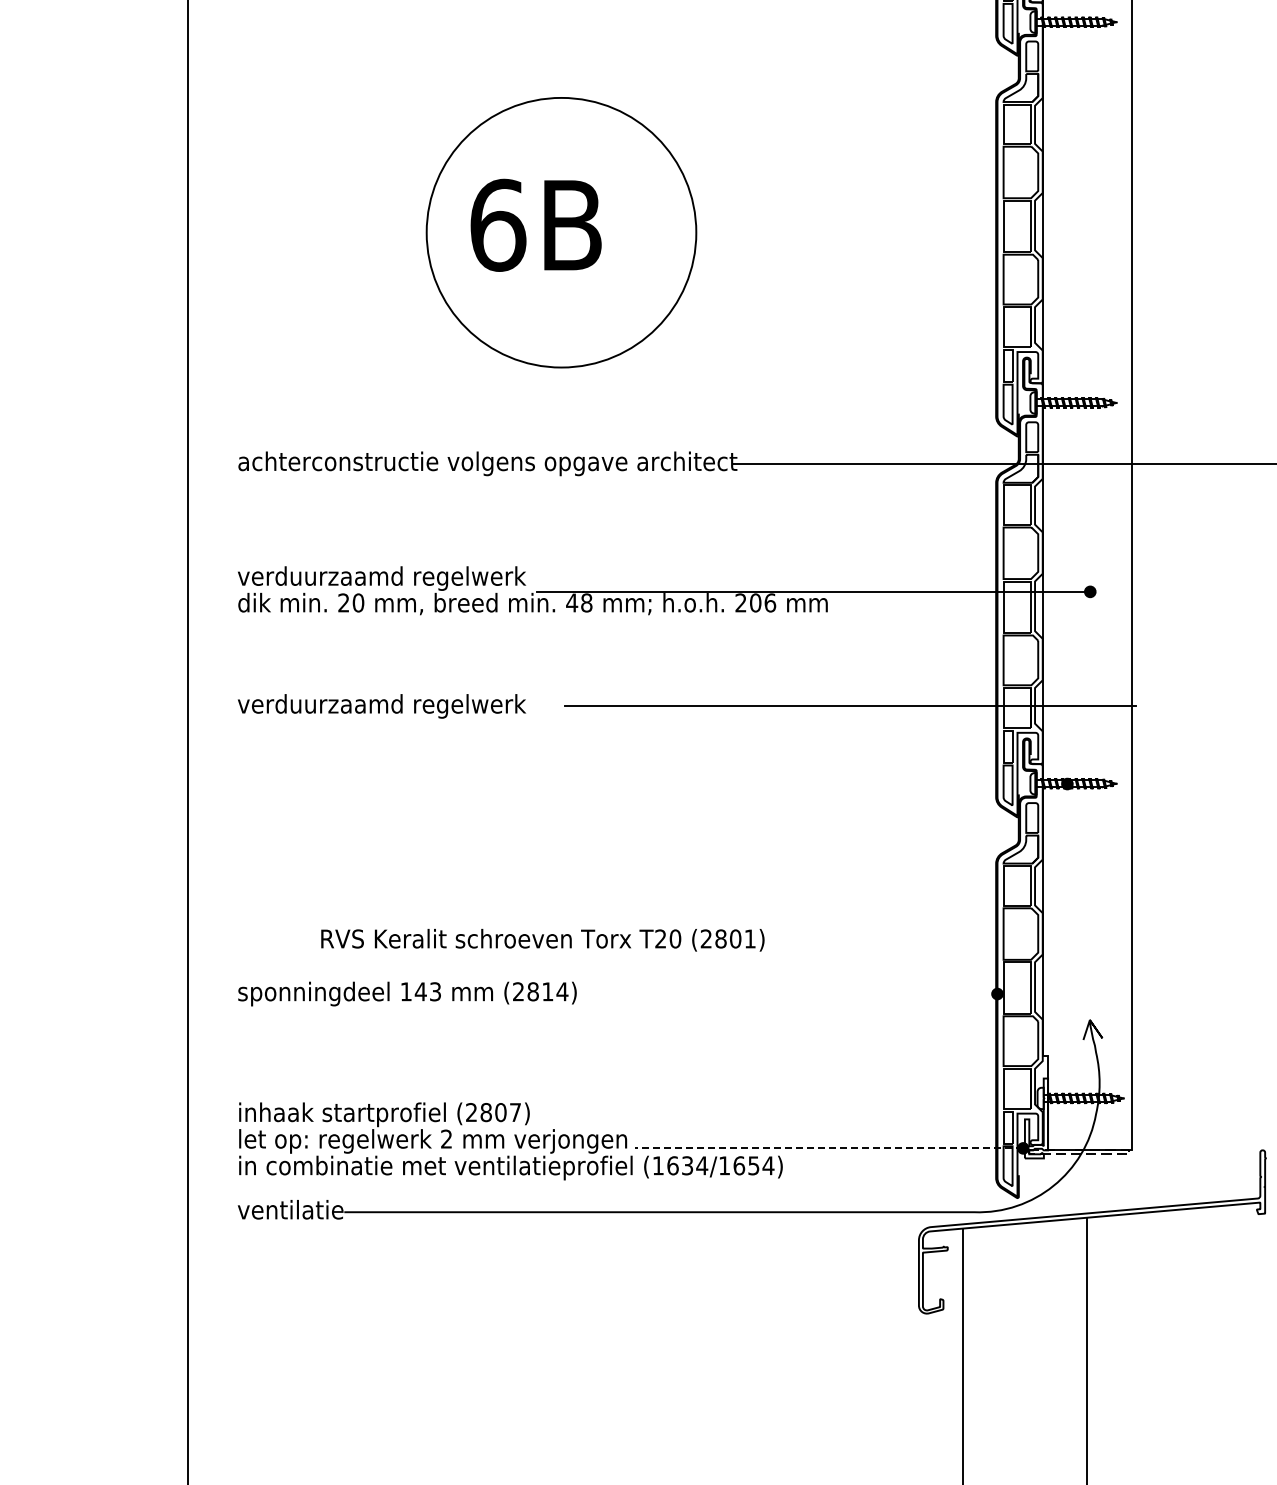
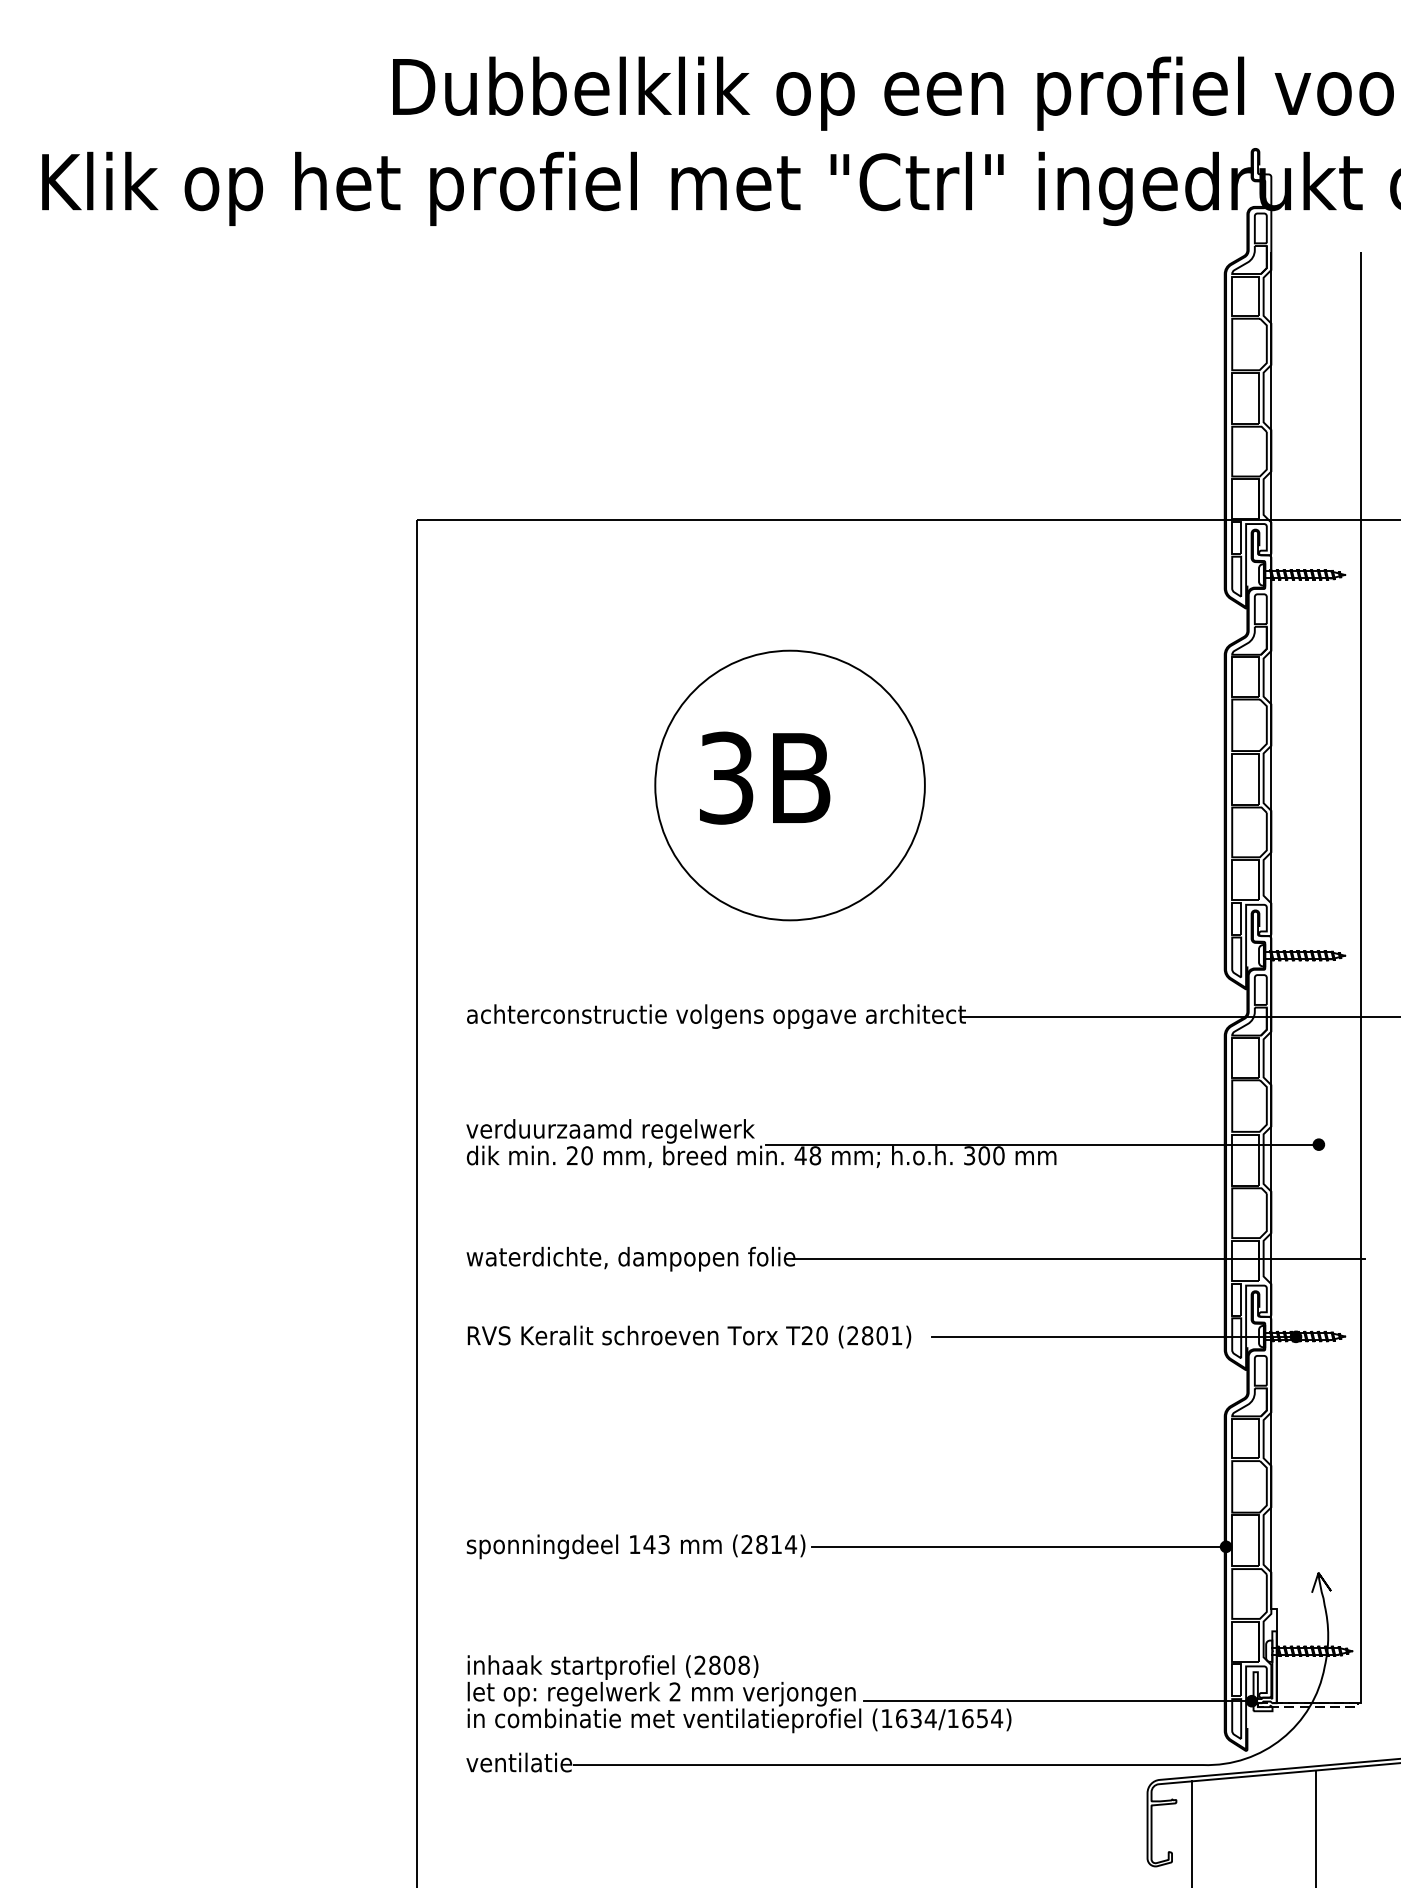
text: (498, 224) -> (727, 777), 6B -> 3B
text: (755, 602) -> (984, 1155), 206 -> 300
text: (401, 705) -> (630, 1258), verduurzaamd regelwerk -> waterdichte, dampopen folie
line: (884, 783) -> (1113, 1336), added
text: (542, 939) -> (689, 1336), moved
line: (789, 993) -> (1018, 1546), added
text: (514, 1111) -> (743, 1664), (2807) -> (2808)
line: (828, 1148) -> (1057, 1701), dashed -> solid

